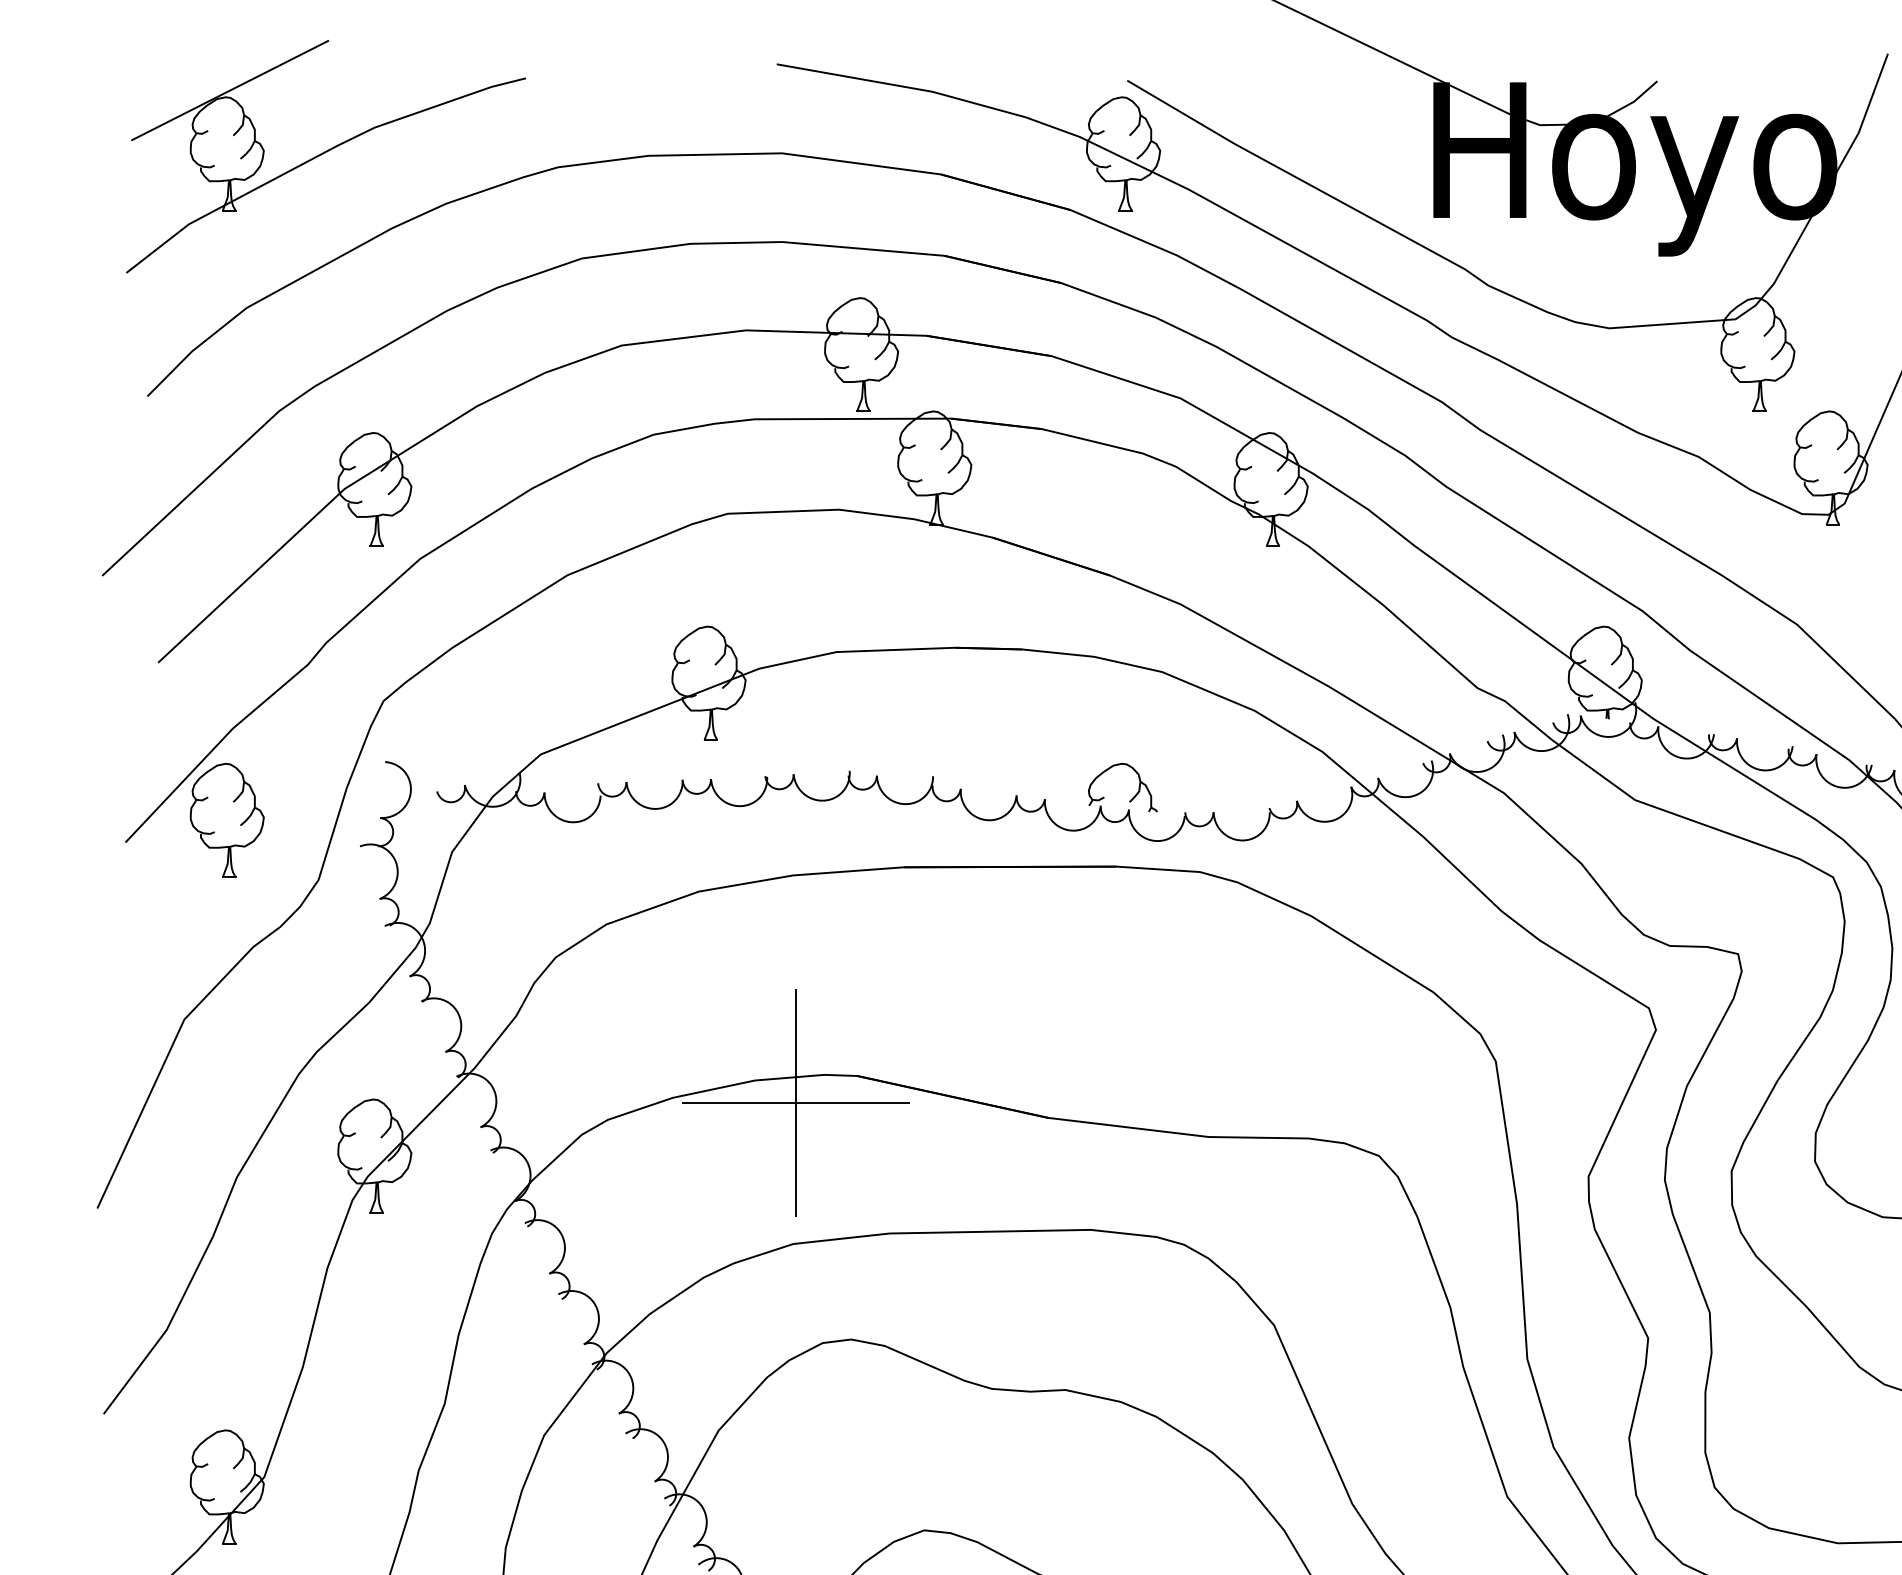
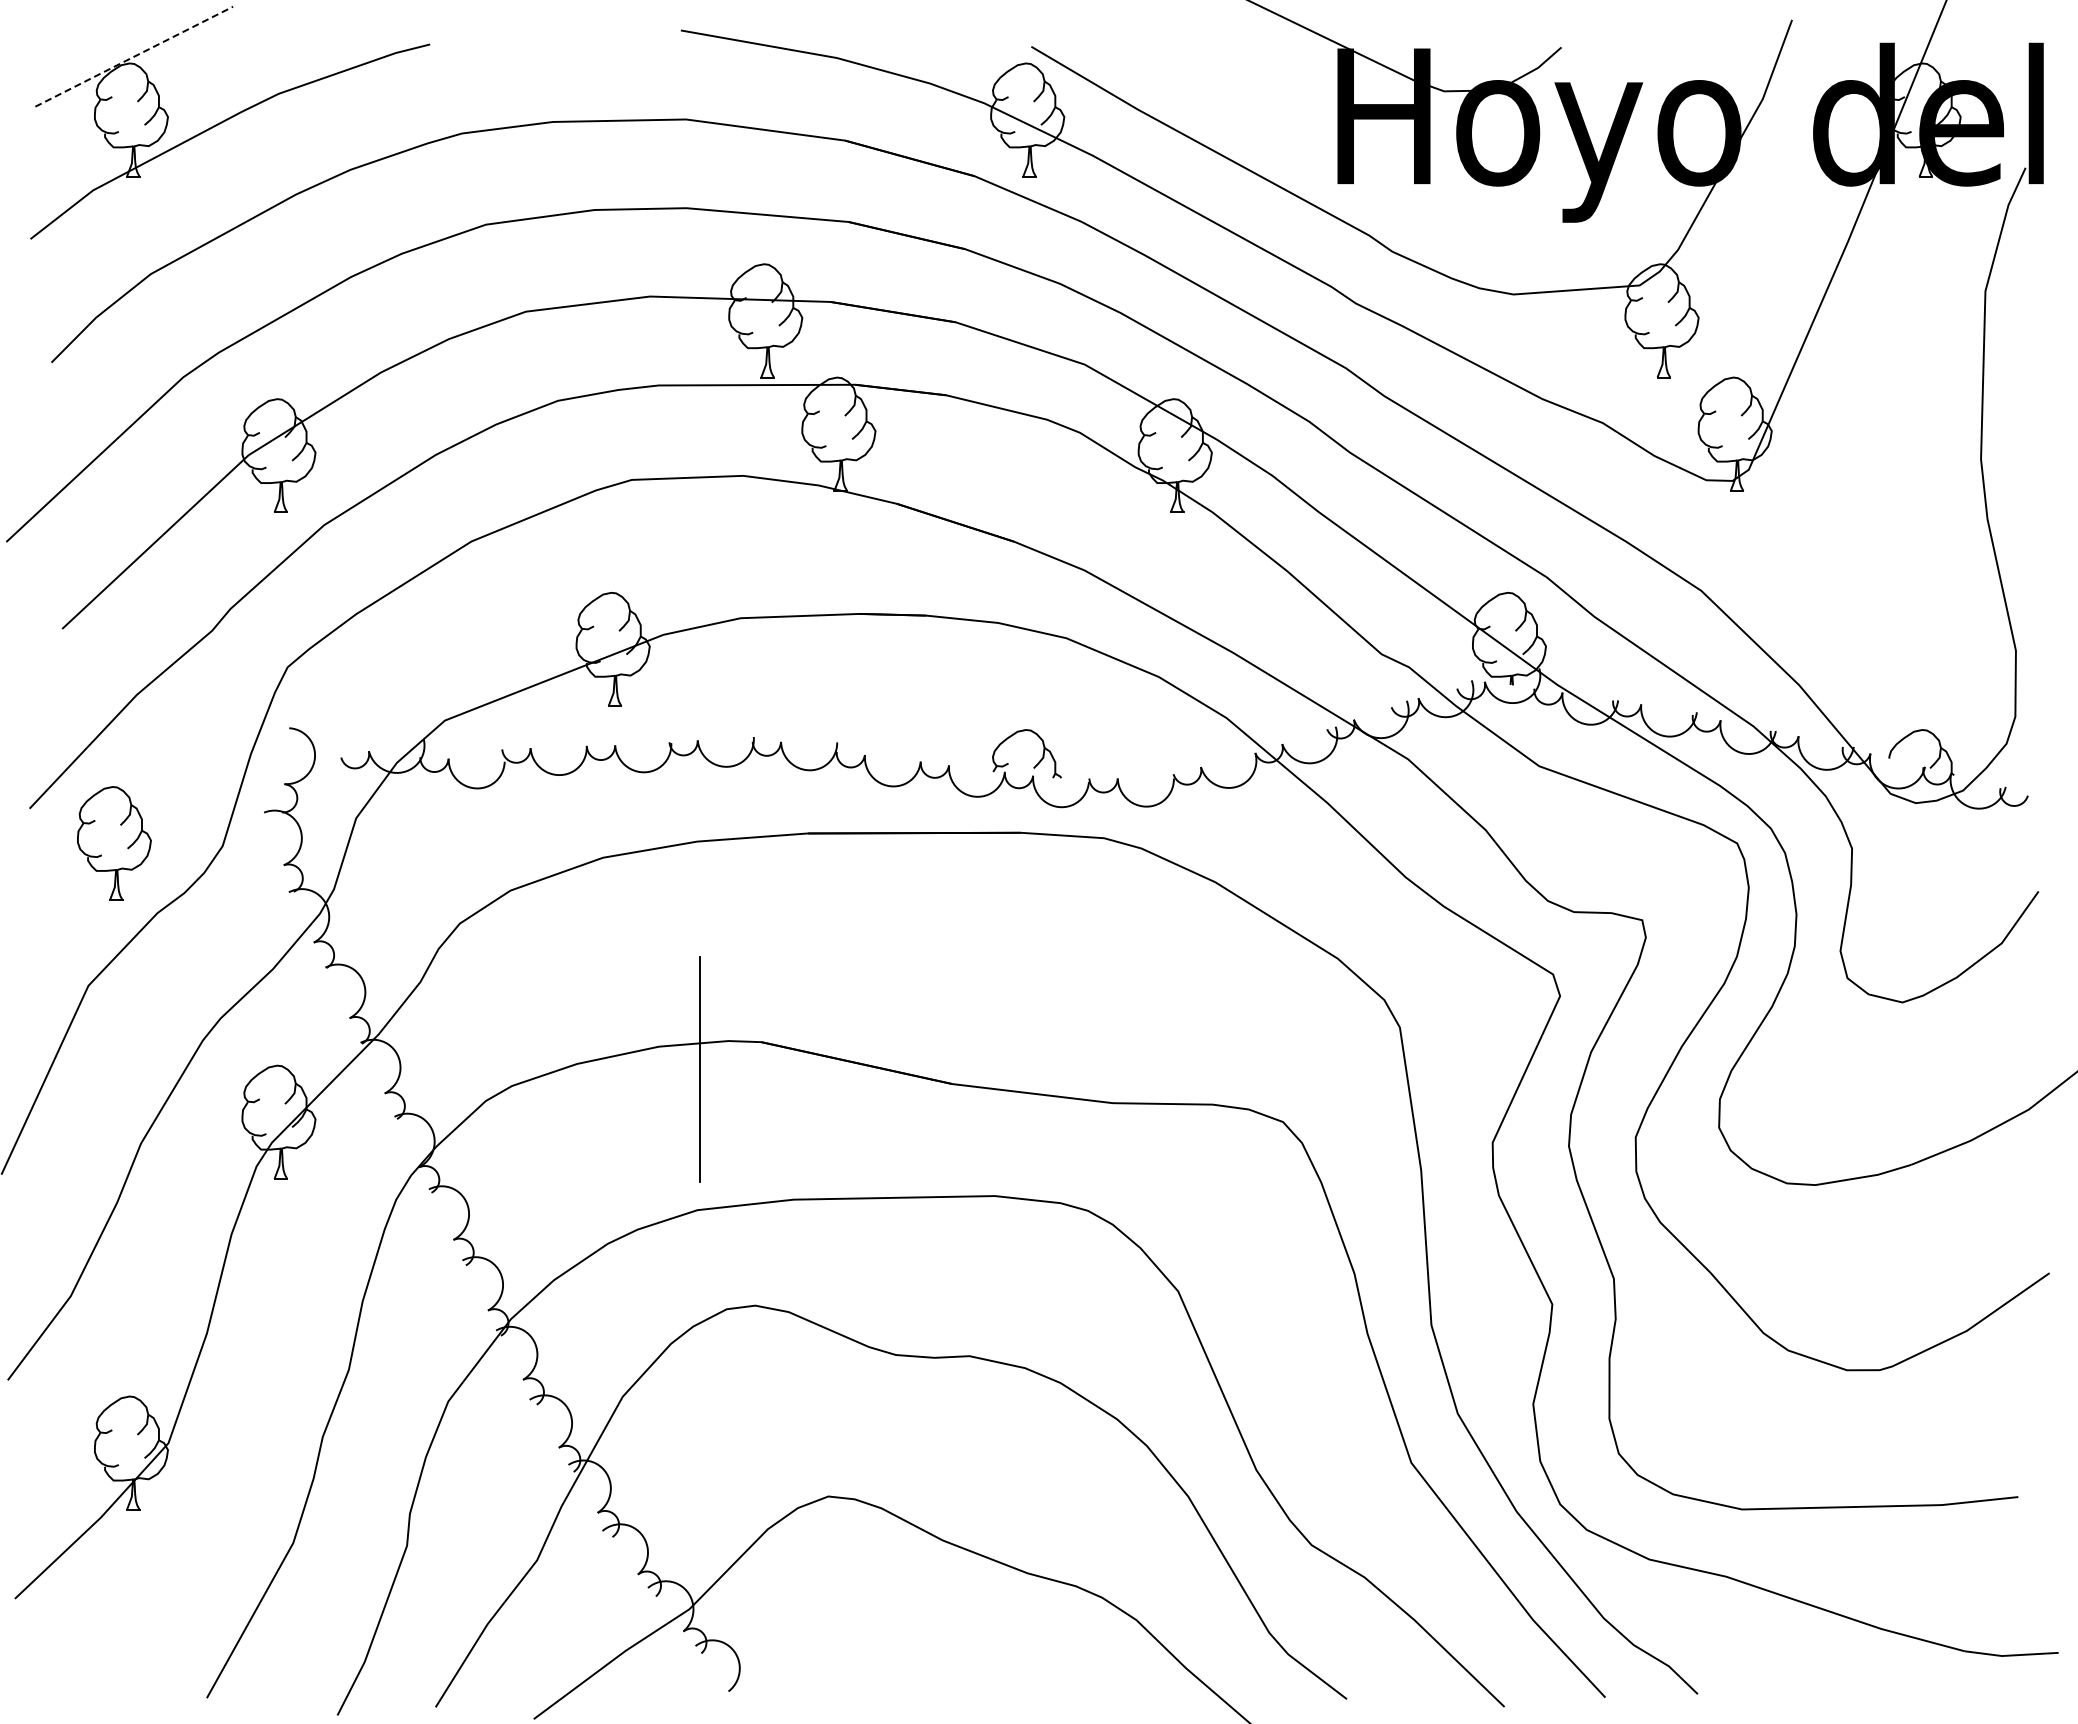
line: (230, 90) -> (134, 56), solid -> dashed
part: (227, 820) -> (114, 843), moved
line: (795, 1103) -> (699, 1069), removed

